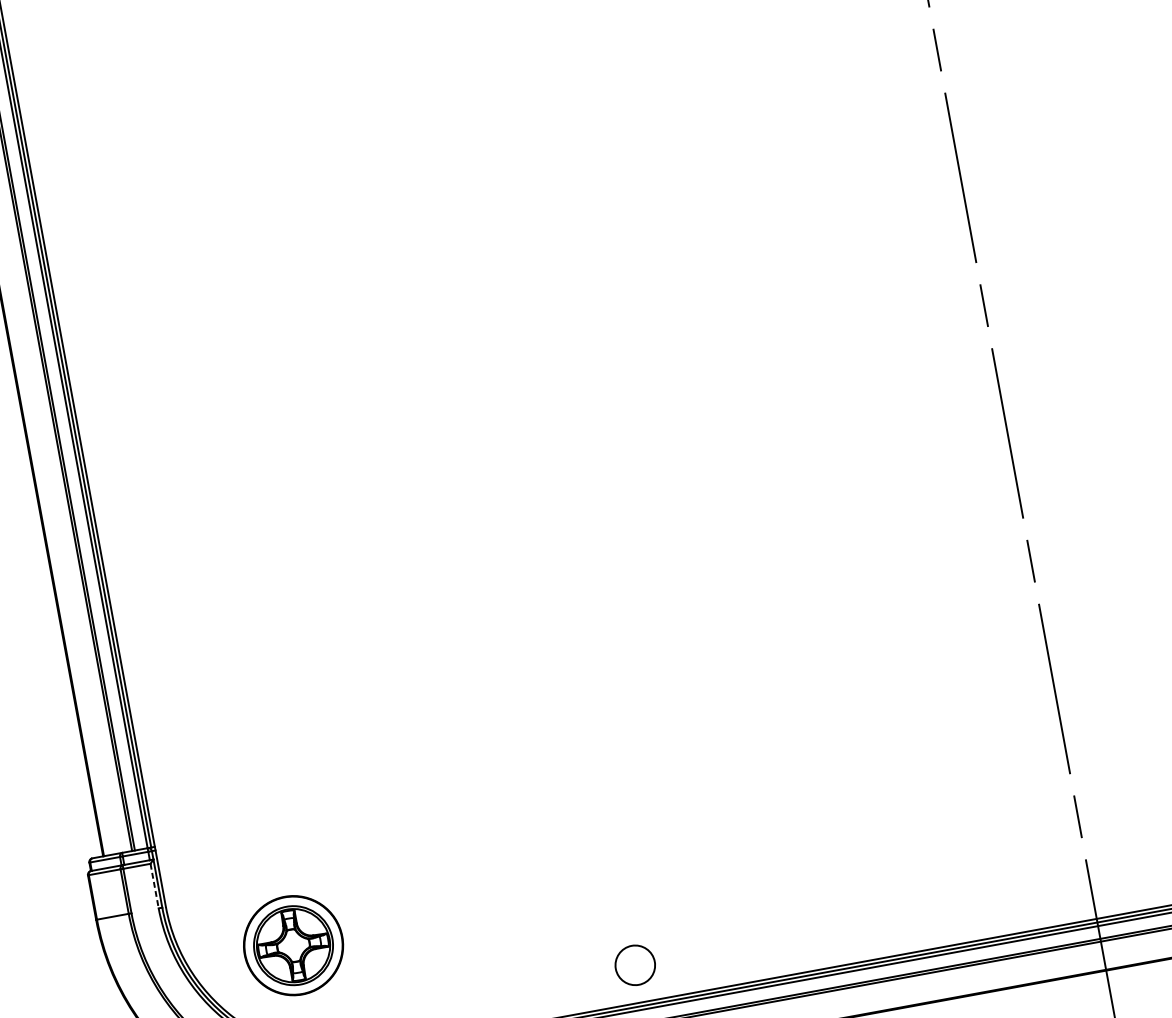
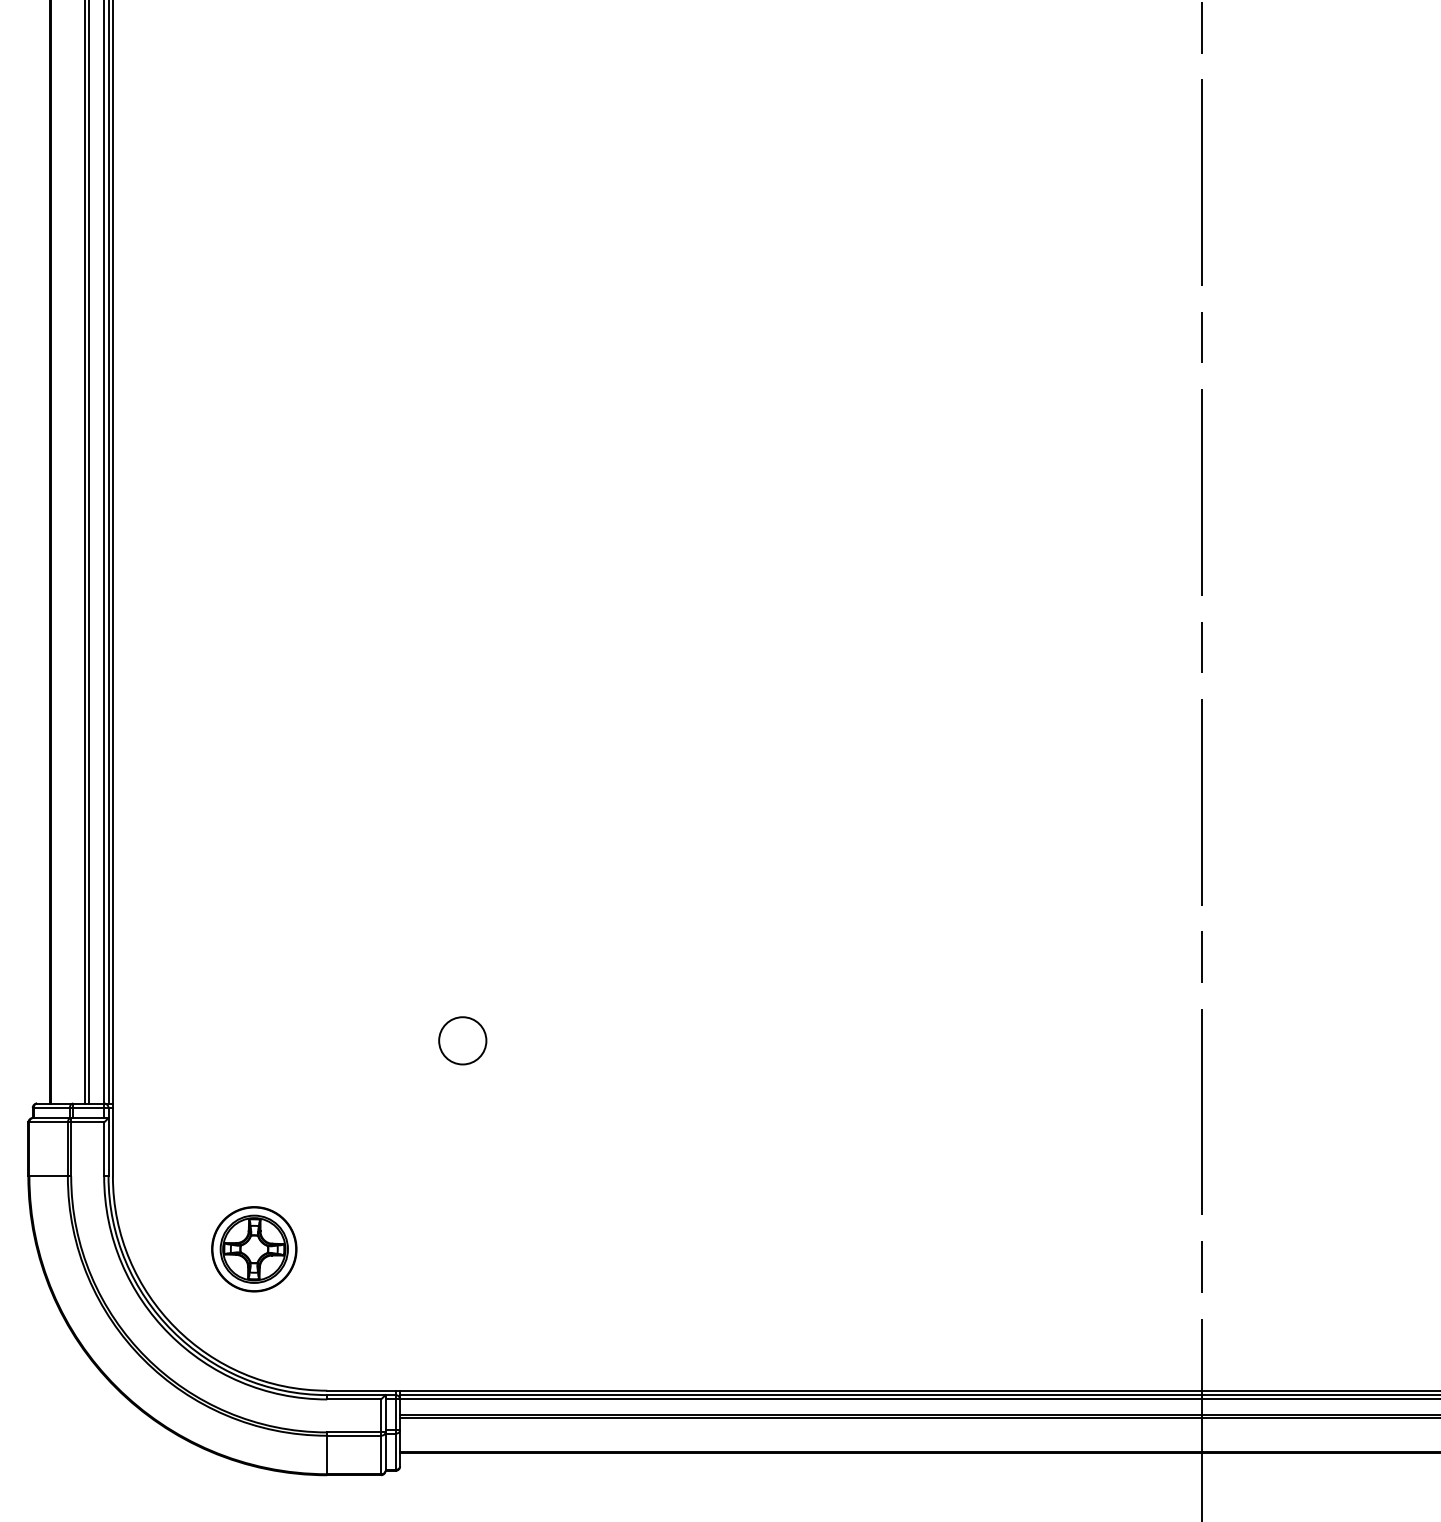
line: (154, 886) -> (104, 1149), dashed -> solid
part: (293, 945) -> (254, 1249), size x0.71
circle: (635, 965) -> (462, 1040), moved

